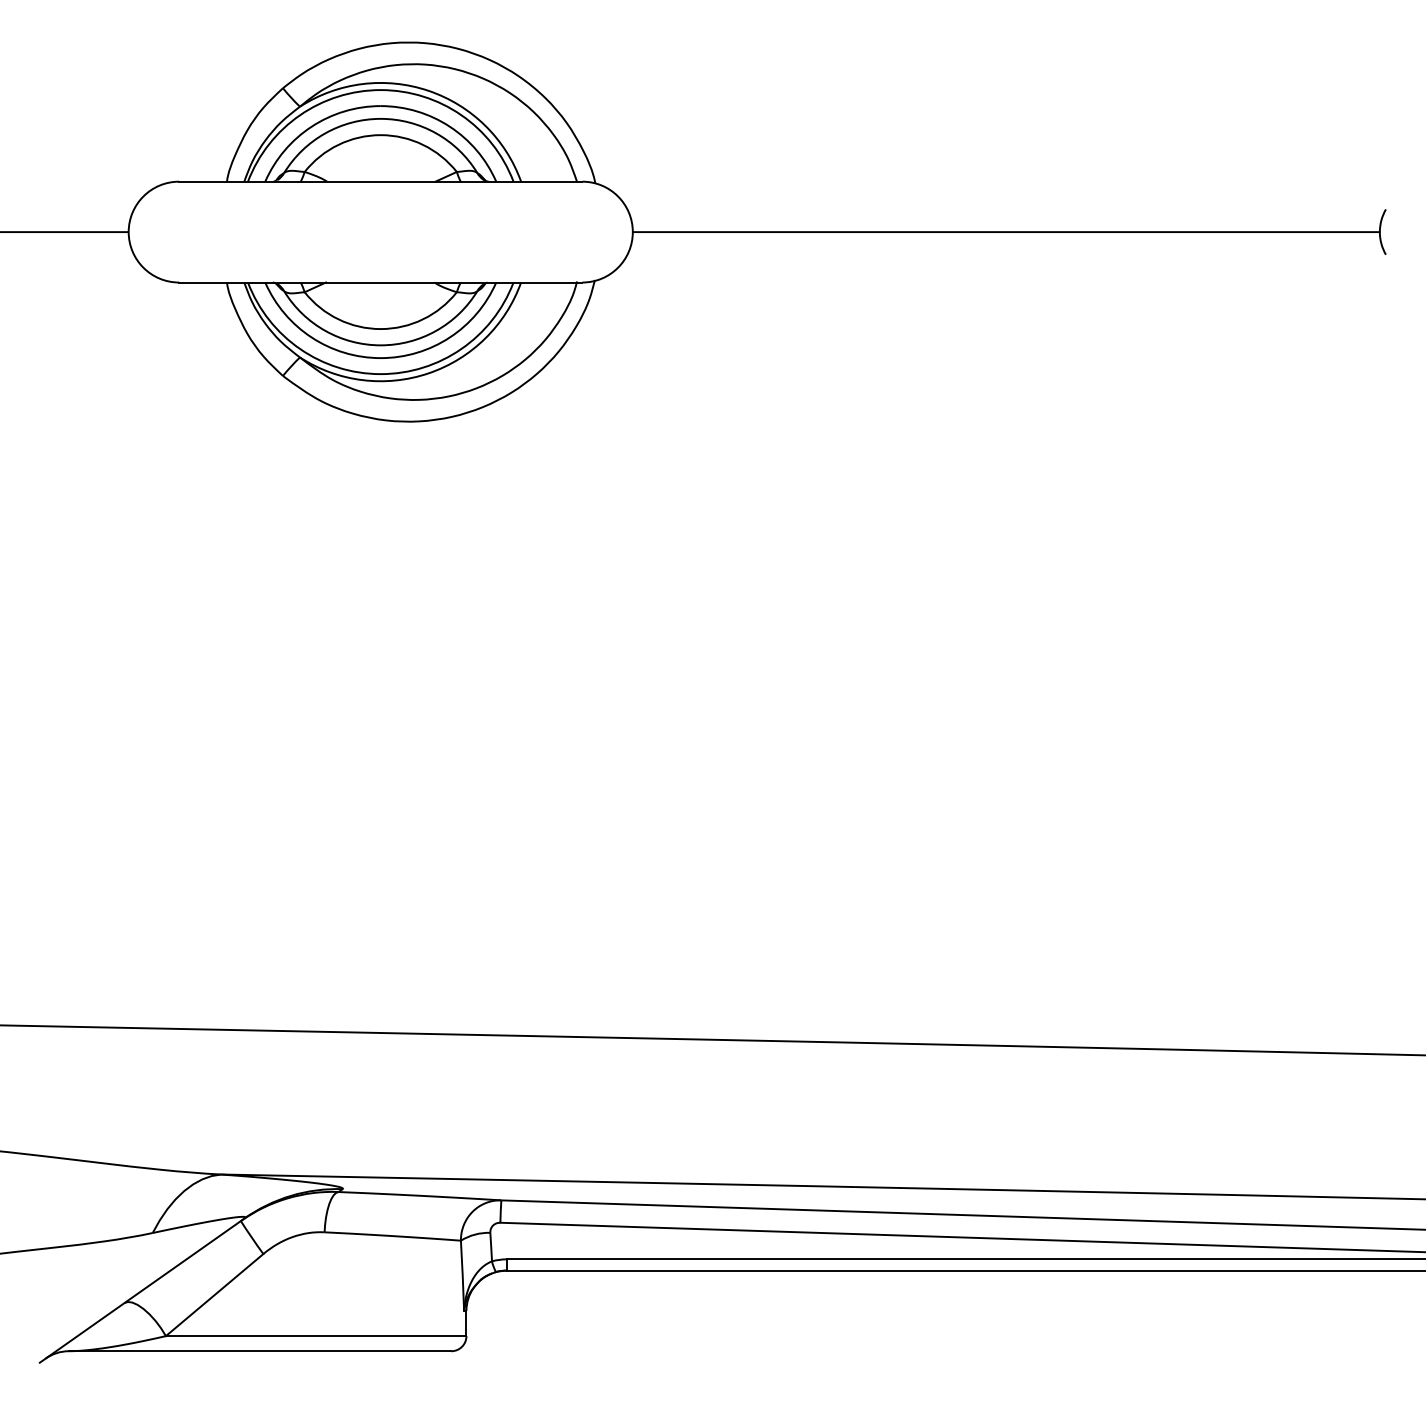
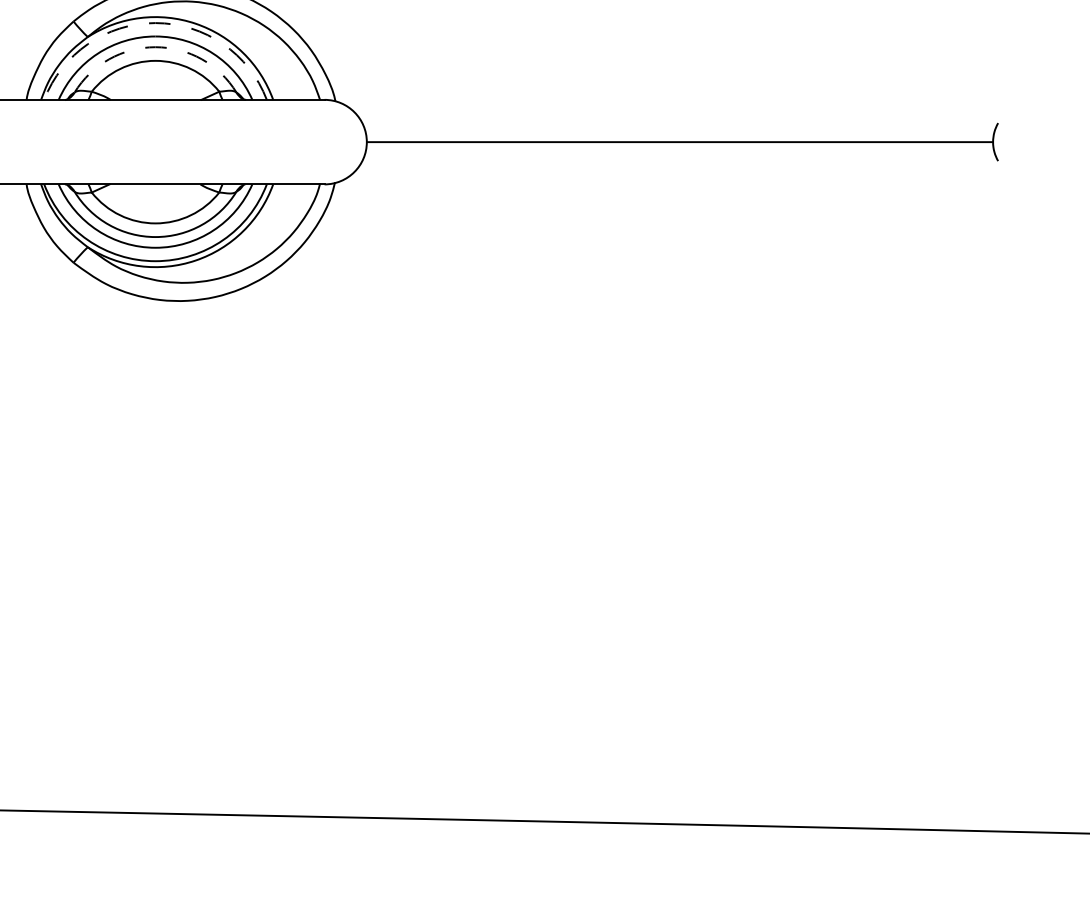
arc: (380, 90) -> (155, 23), solid -> dashed
arc: (380, 118) -> (155, 46), solid -> dashed

